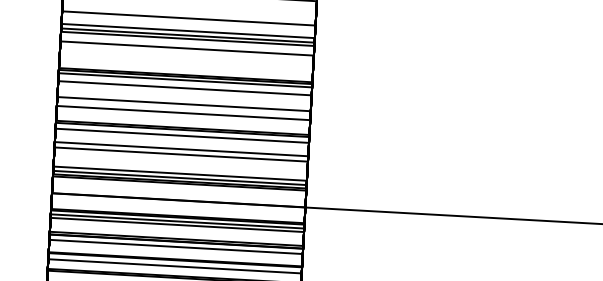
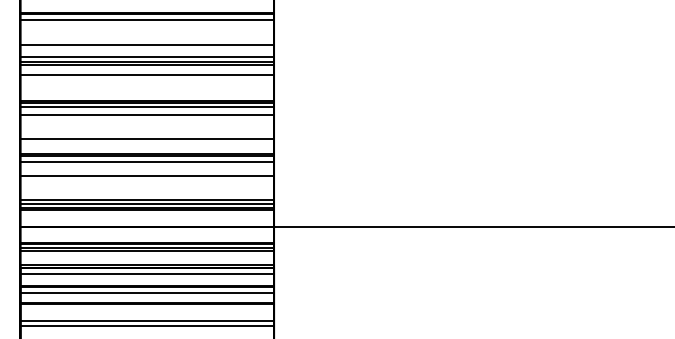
line: (184, 104) -> (147, 130), removed
line: (181, 154) -> (147, 180), removed

